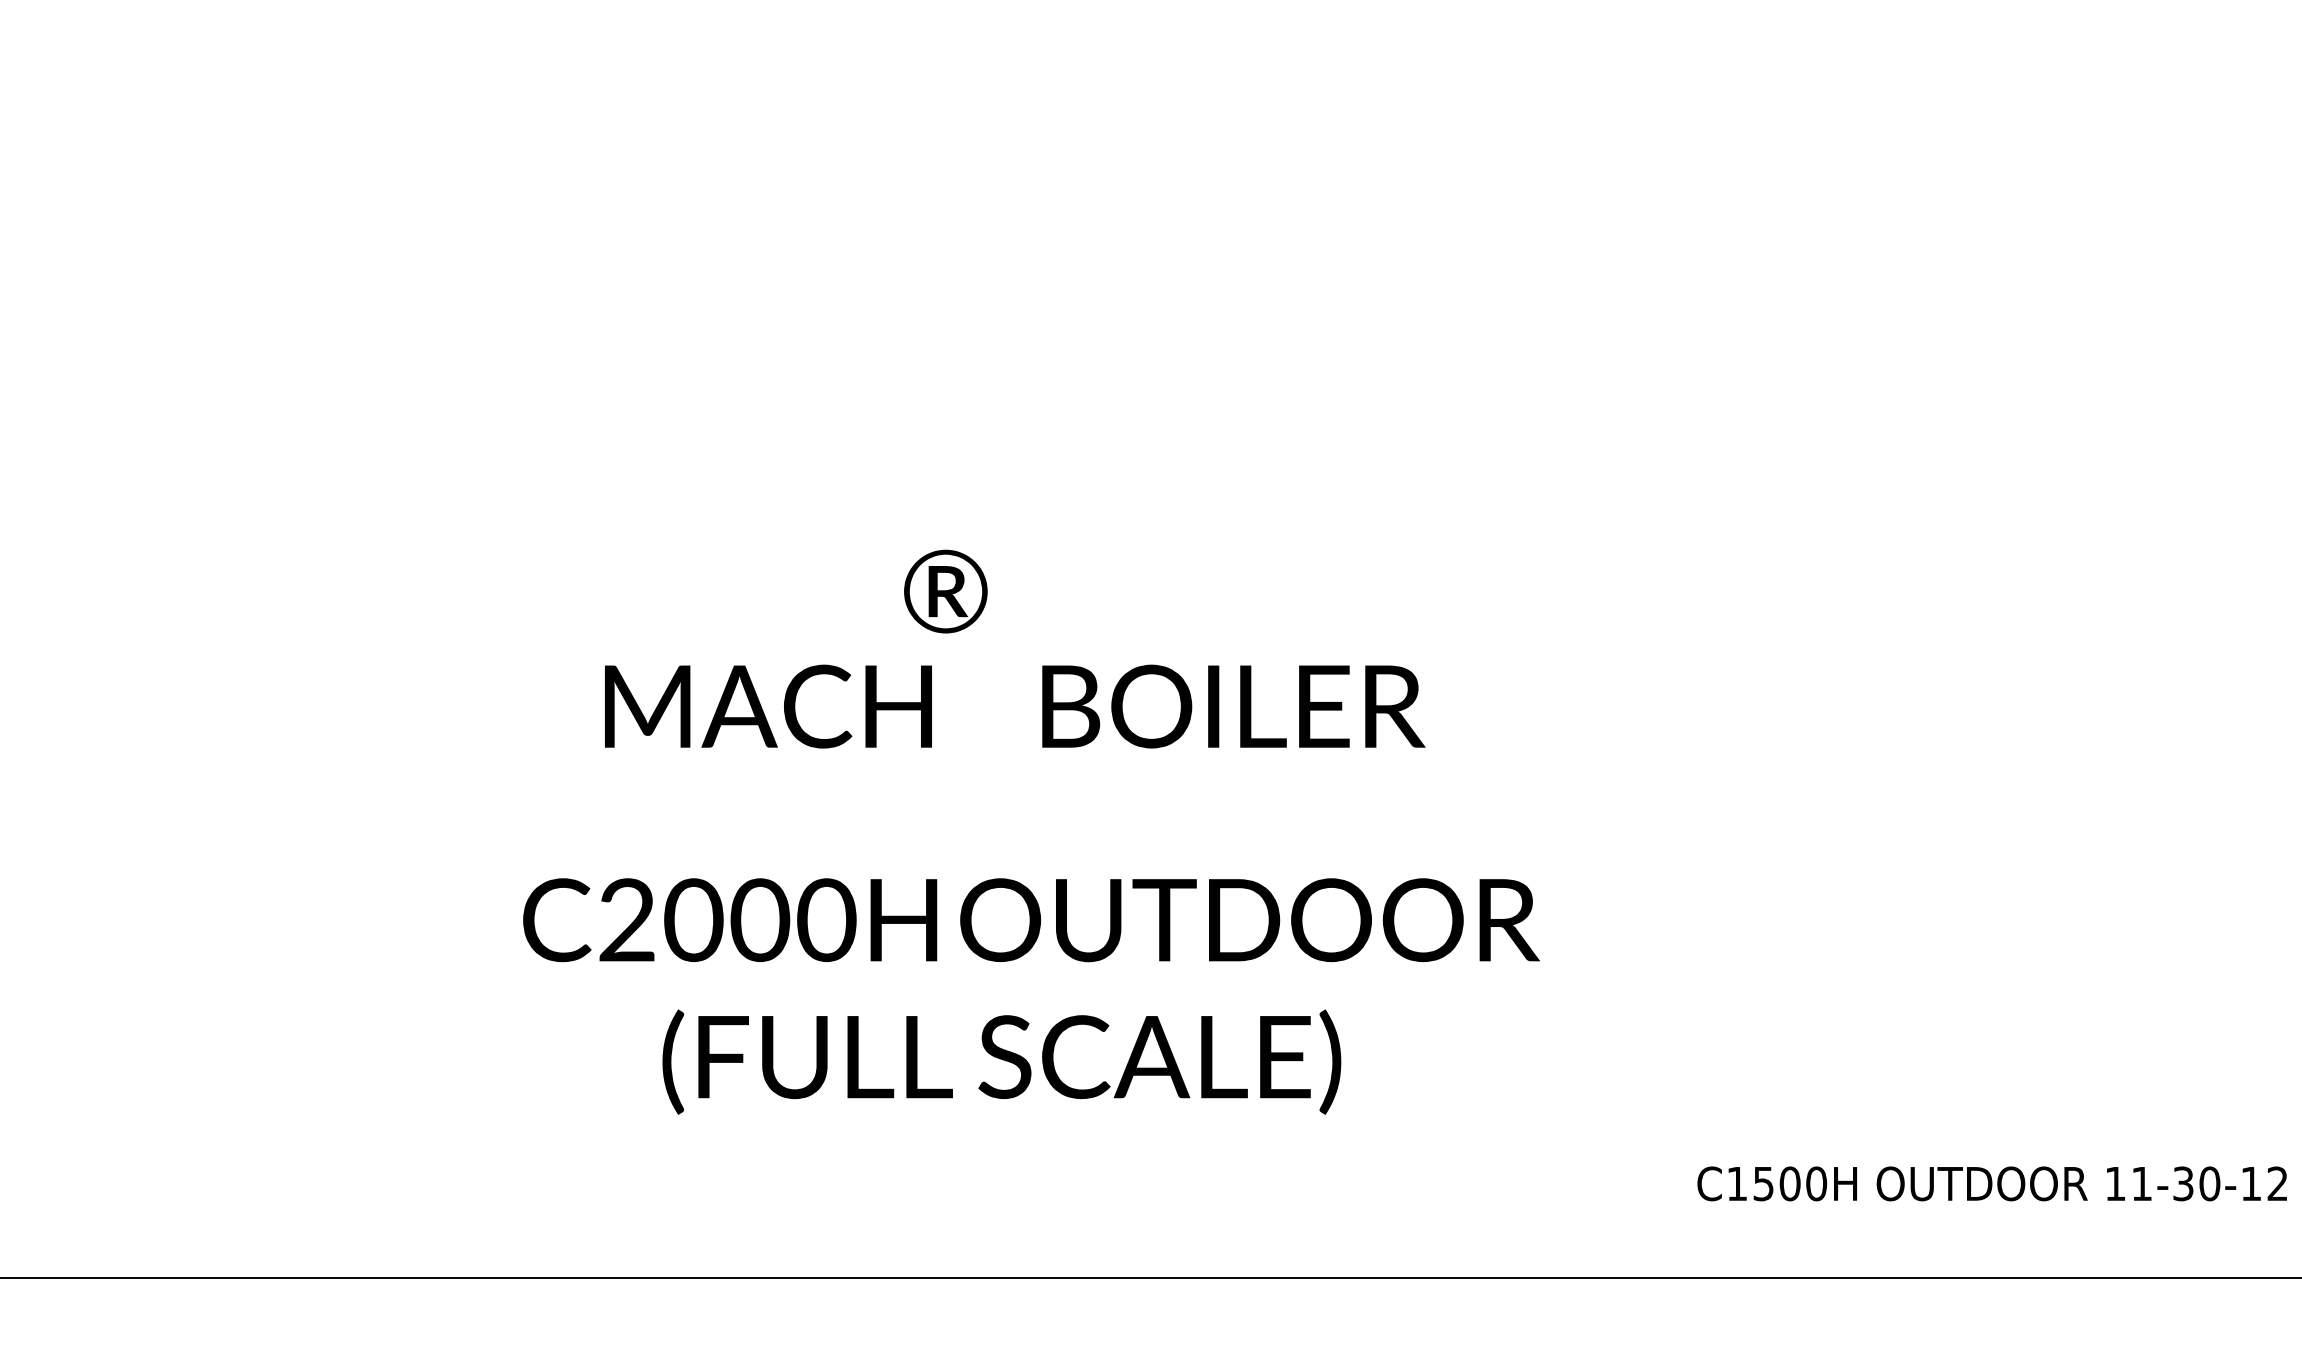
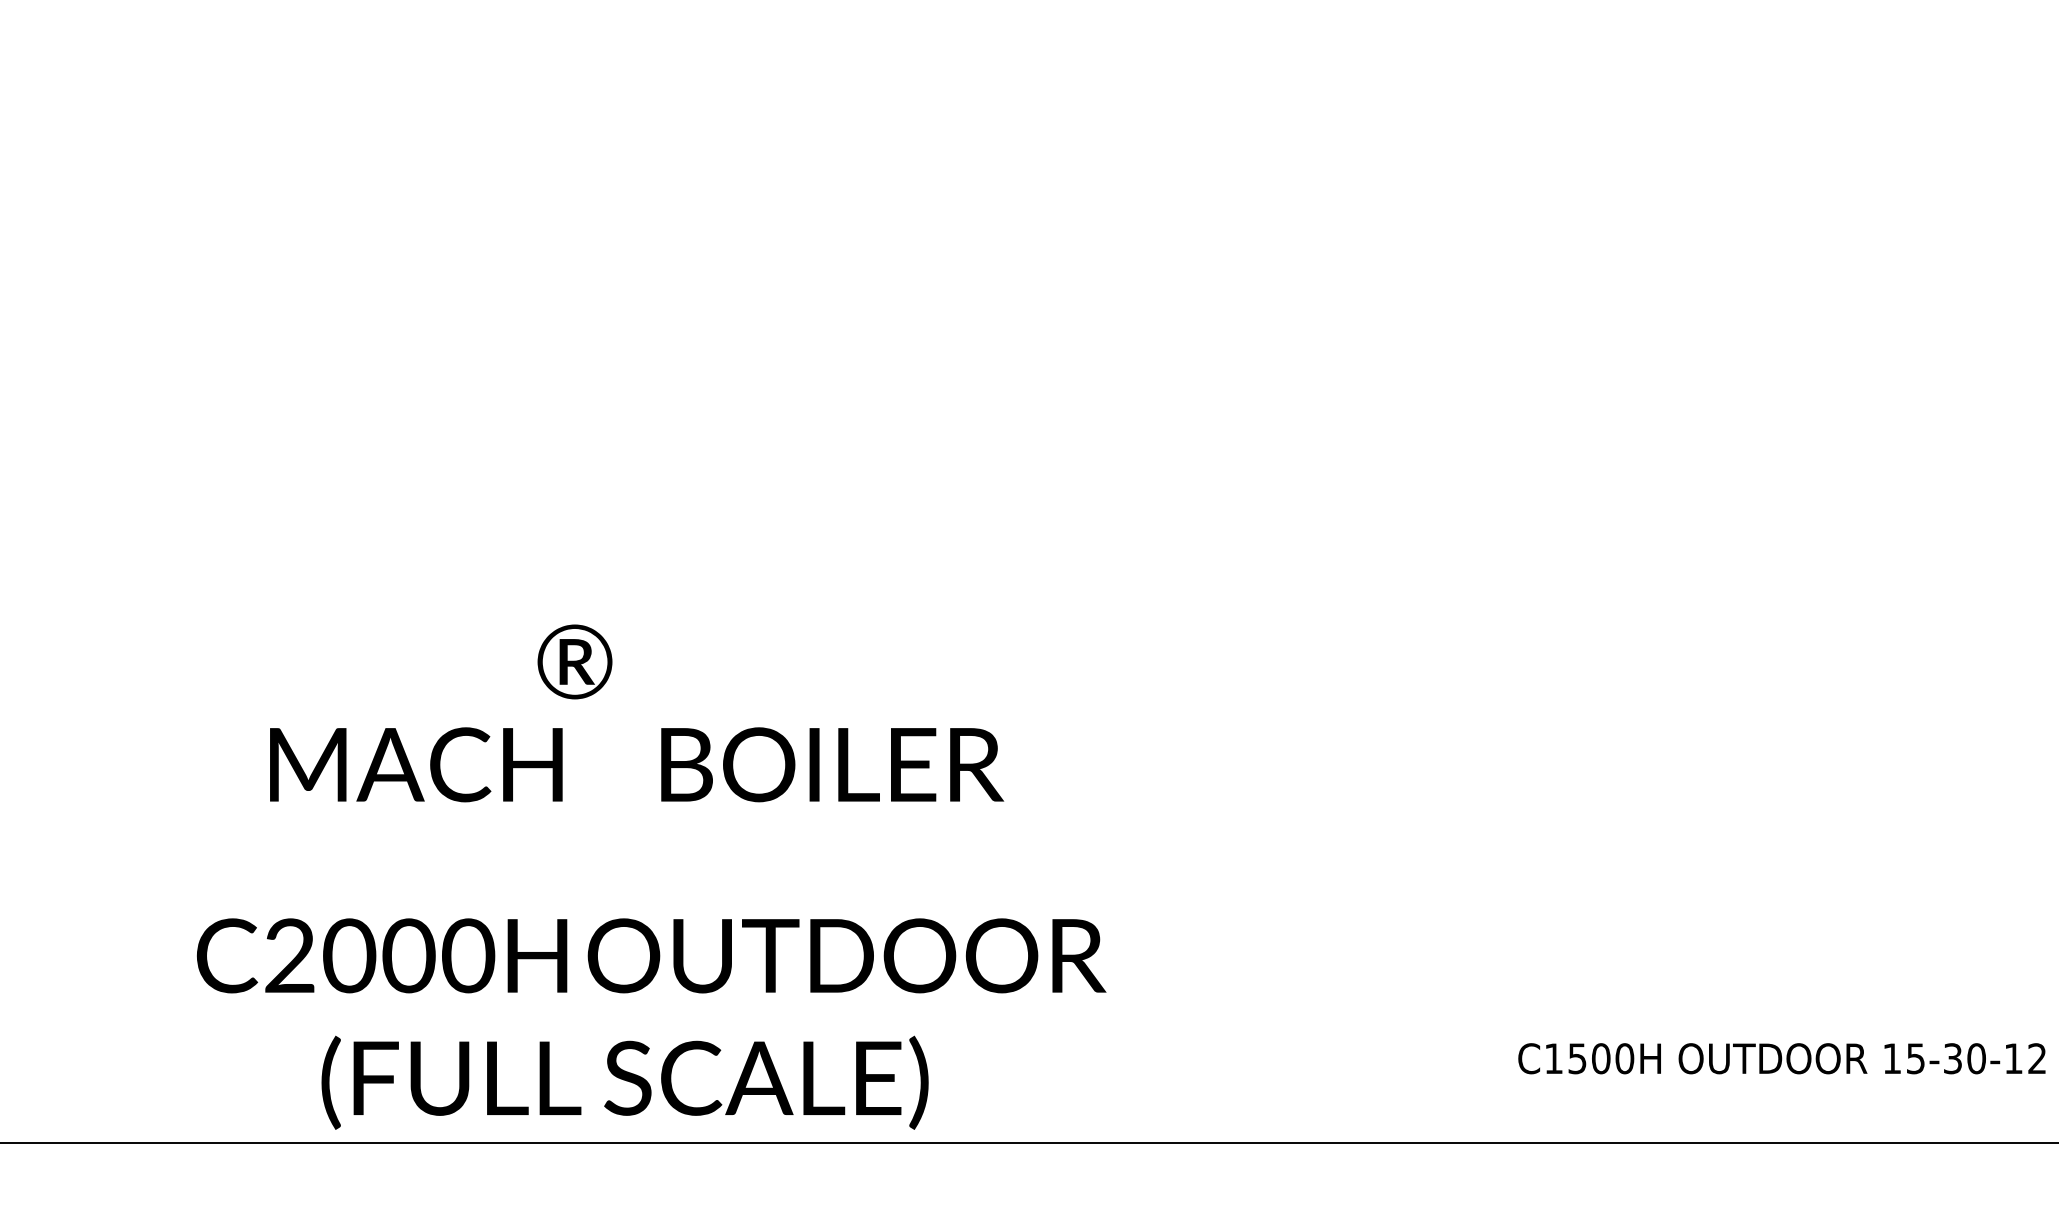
text: (1031, 831) -> (651, 876), moved
text: (2141, 1183) -> (1915, 1058), 11-30-12 -> 15-30-12

